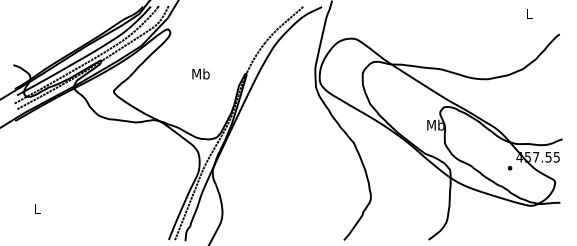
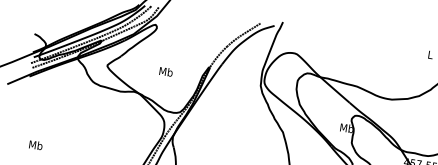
text: (200, 73) -> (165, 71), moved
text: (36, 208) -> (35, 145), L -> Mb

